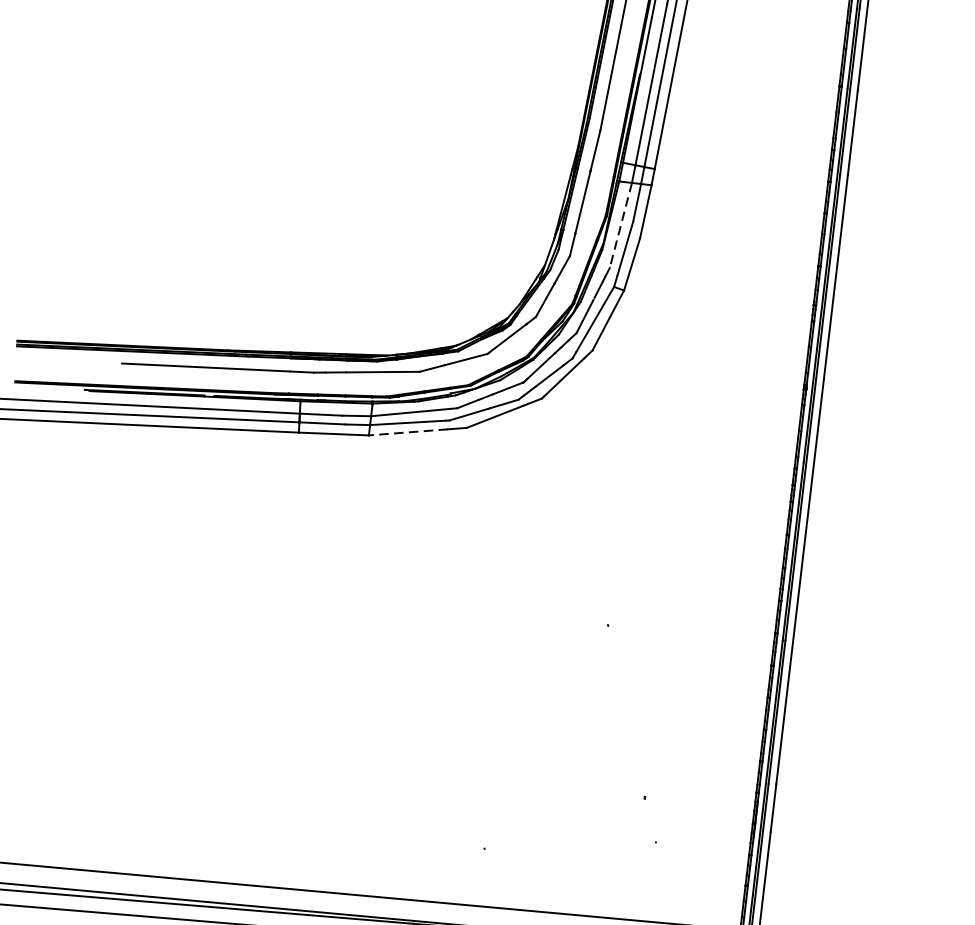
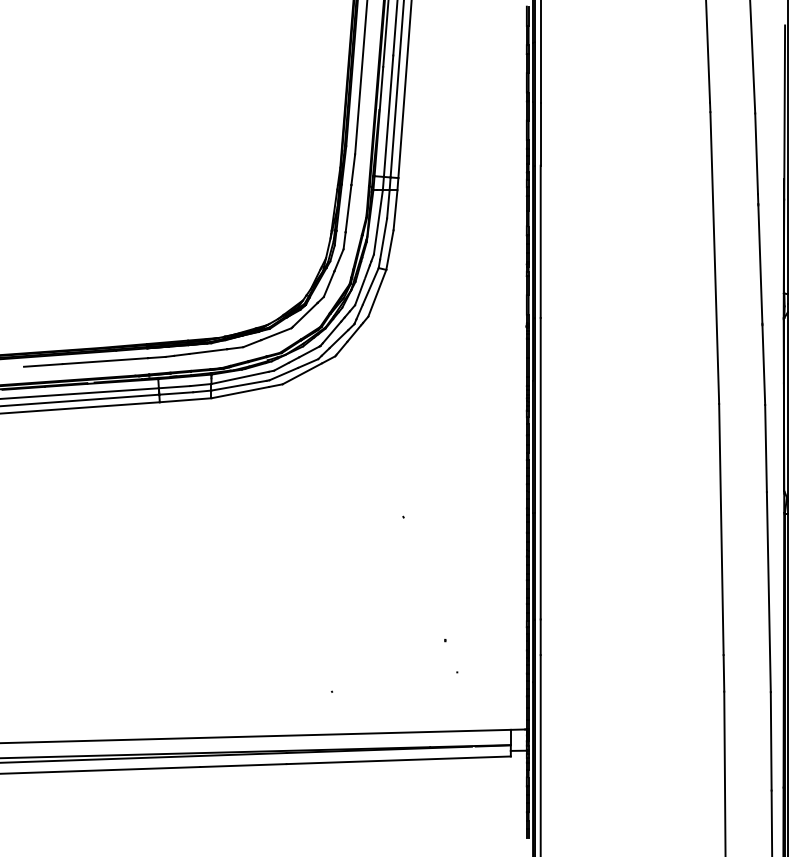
line: (621, 225) -> (378, 222), dashed -> solid
line: (407, 432) -> (239, 392), dashed -> solid

